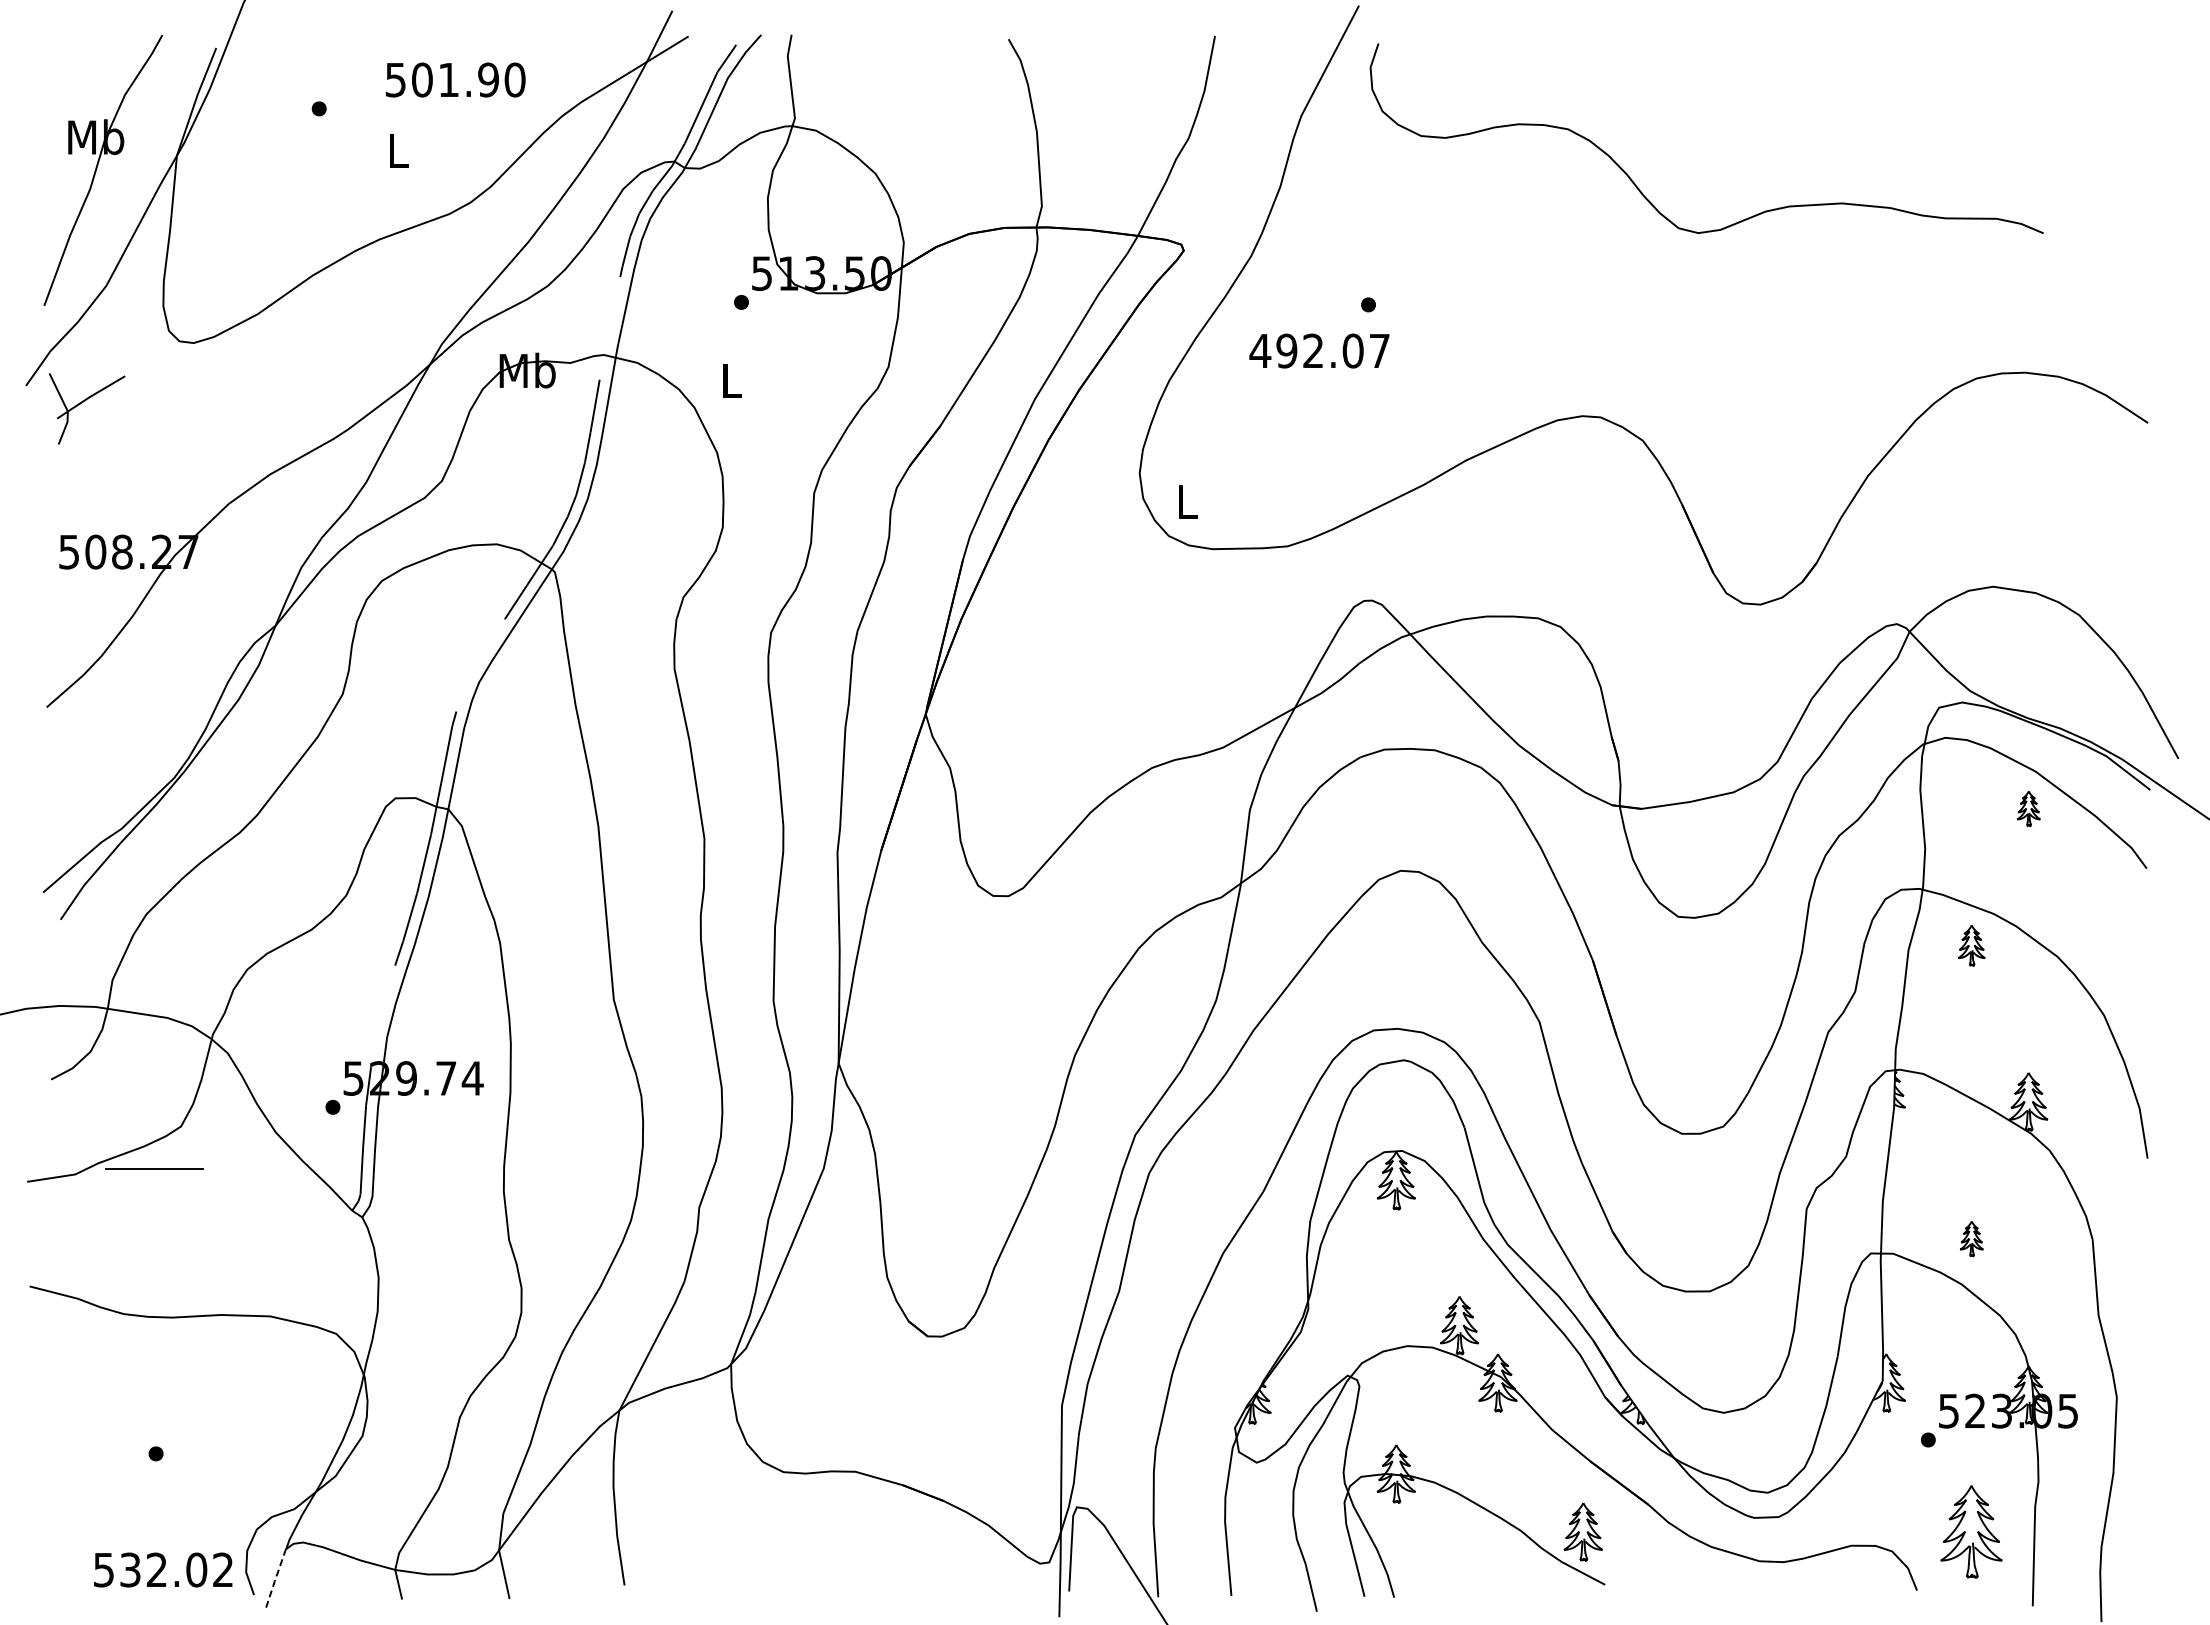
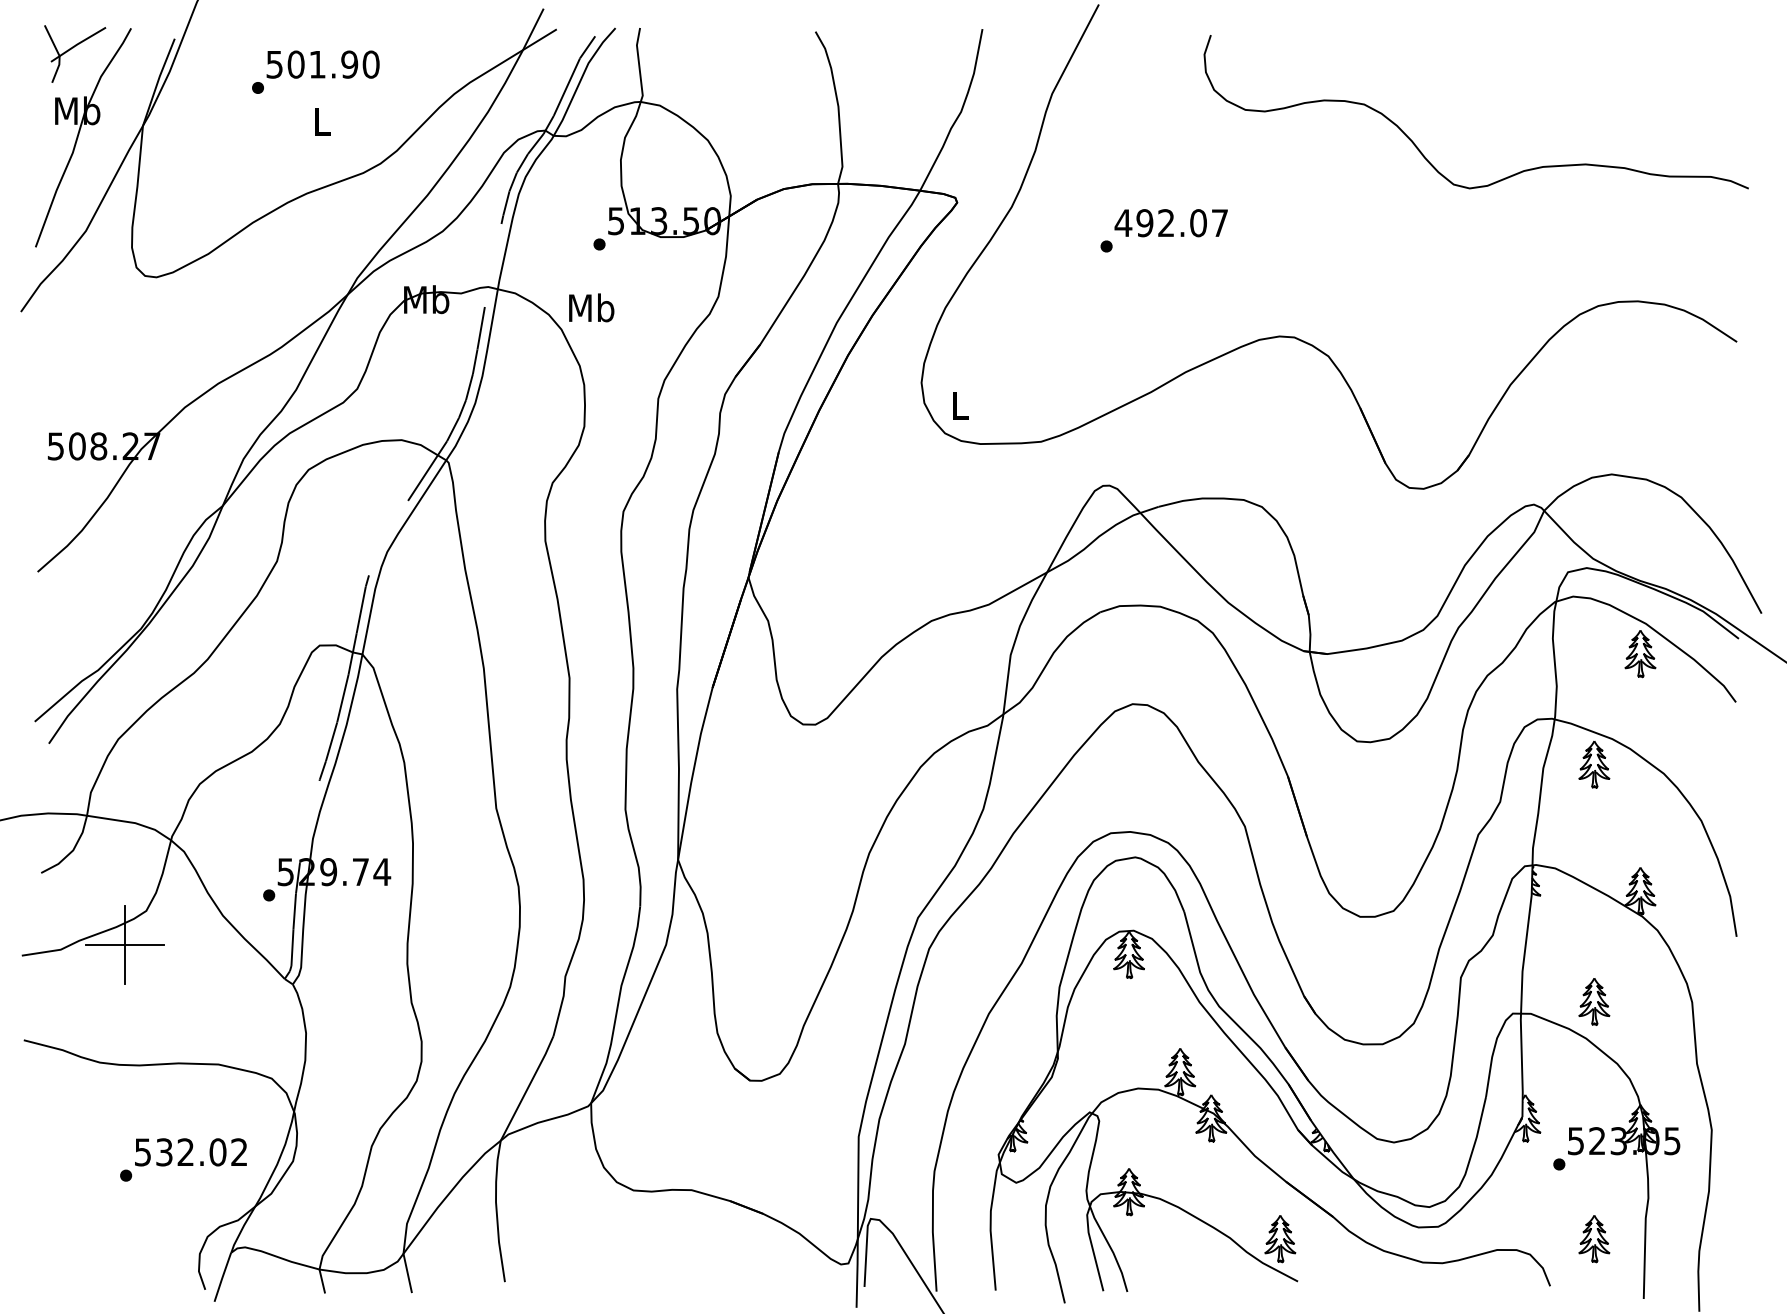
text: (455, 79) -> (322, 64), moved
curve: (1639, 188) -> (1421, 152), moved
text: (1319, 350) -> (1171, 222), moved
text: (731, 380) -> (591, 307), L -> Mb
part: (82, 403) -> (71, 49), moved
part: (2028, 808) -> (1640, 653), size x1.67
part: (1971, 945) -> (1594, 764), size x1.43
line: (154, 1168) -> (124, 944), added
part: (1971, 1238) -> (1594, 1001), size x1.67
part: (1971, 1531) -> (1594, 1238), size x0.62
text: (163, 1569) -> (191, 1151), moved
line: (275, 1579) -> (222, 1277), dashed -> solid

